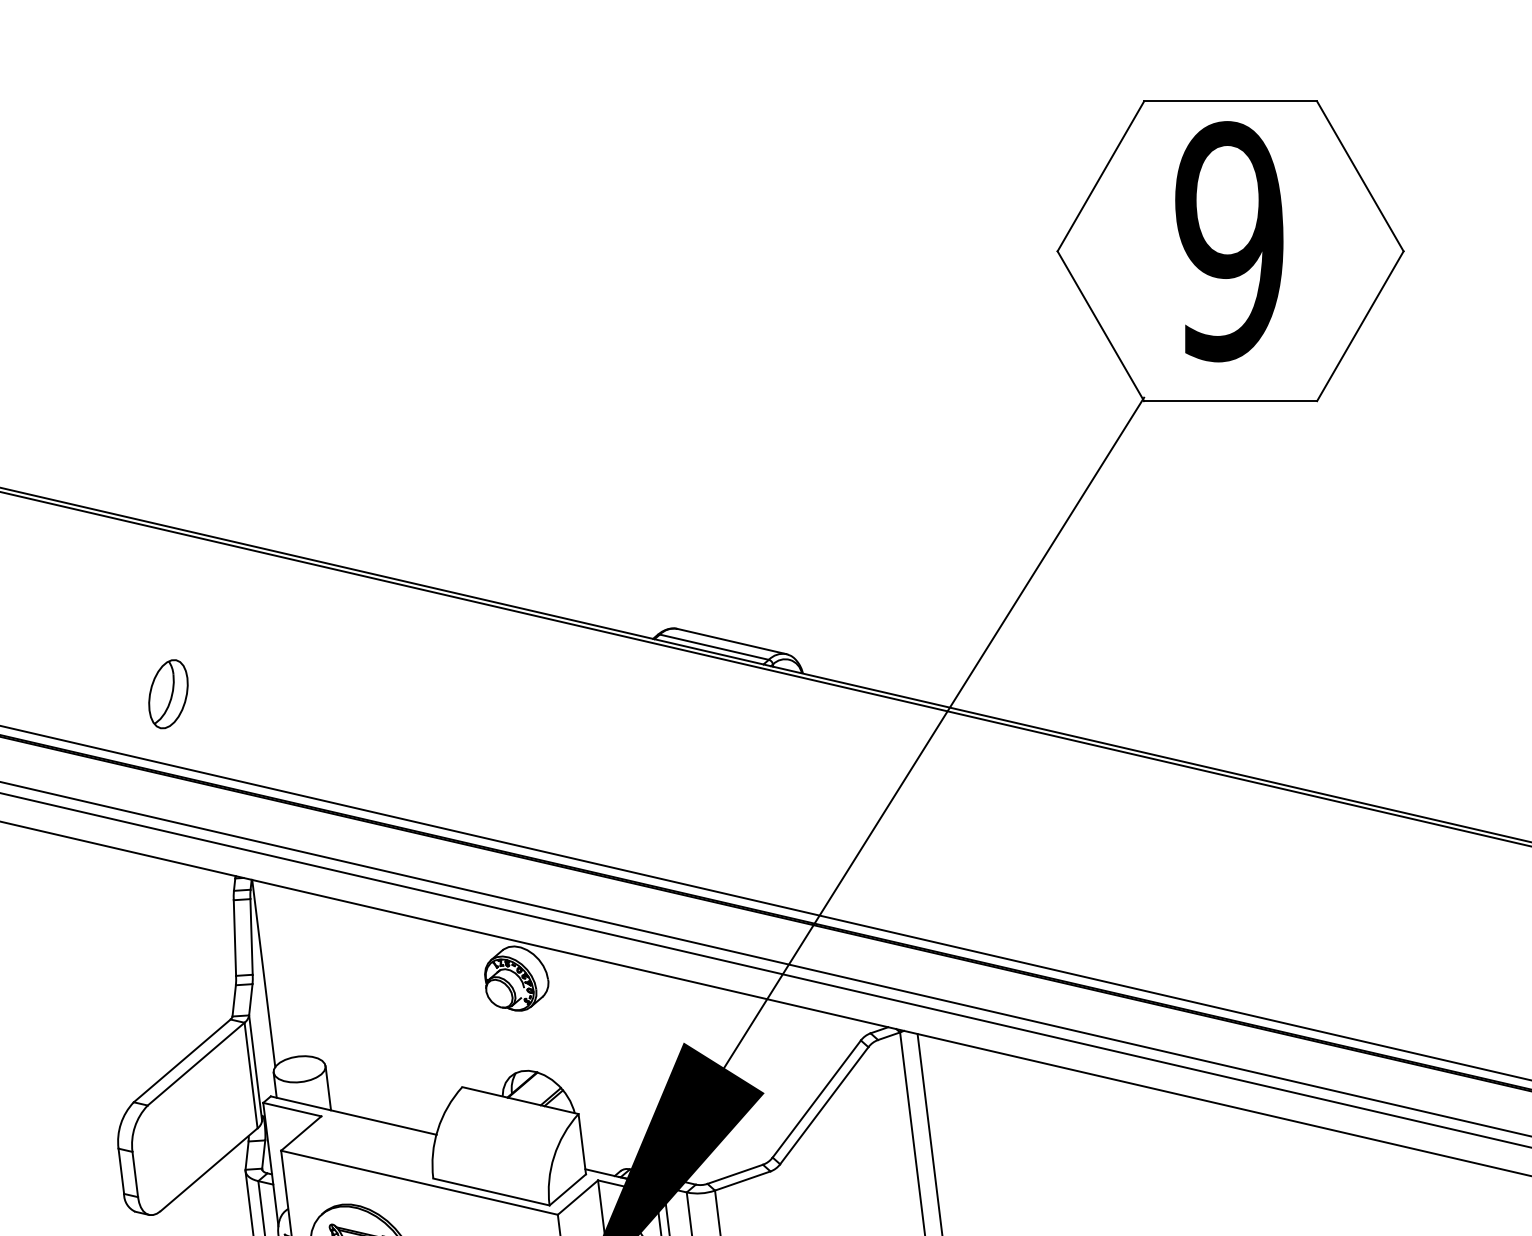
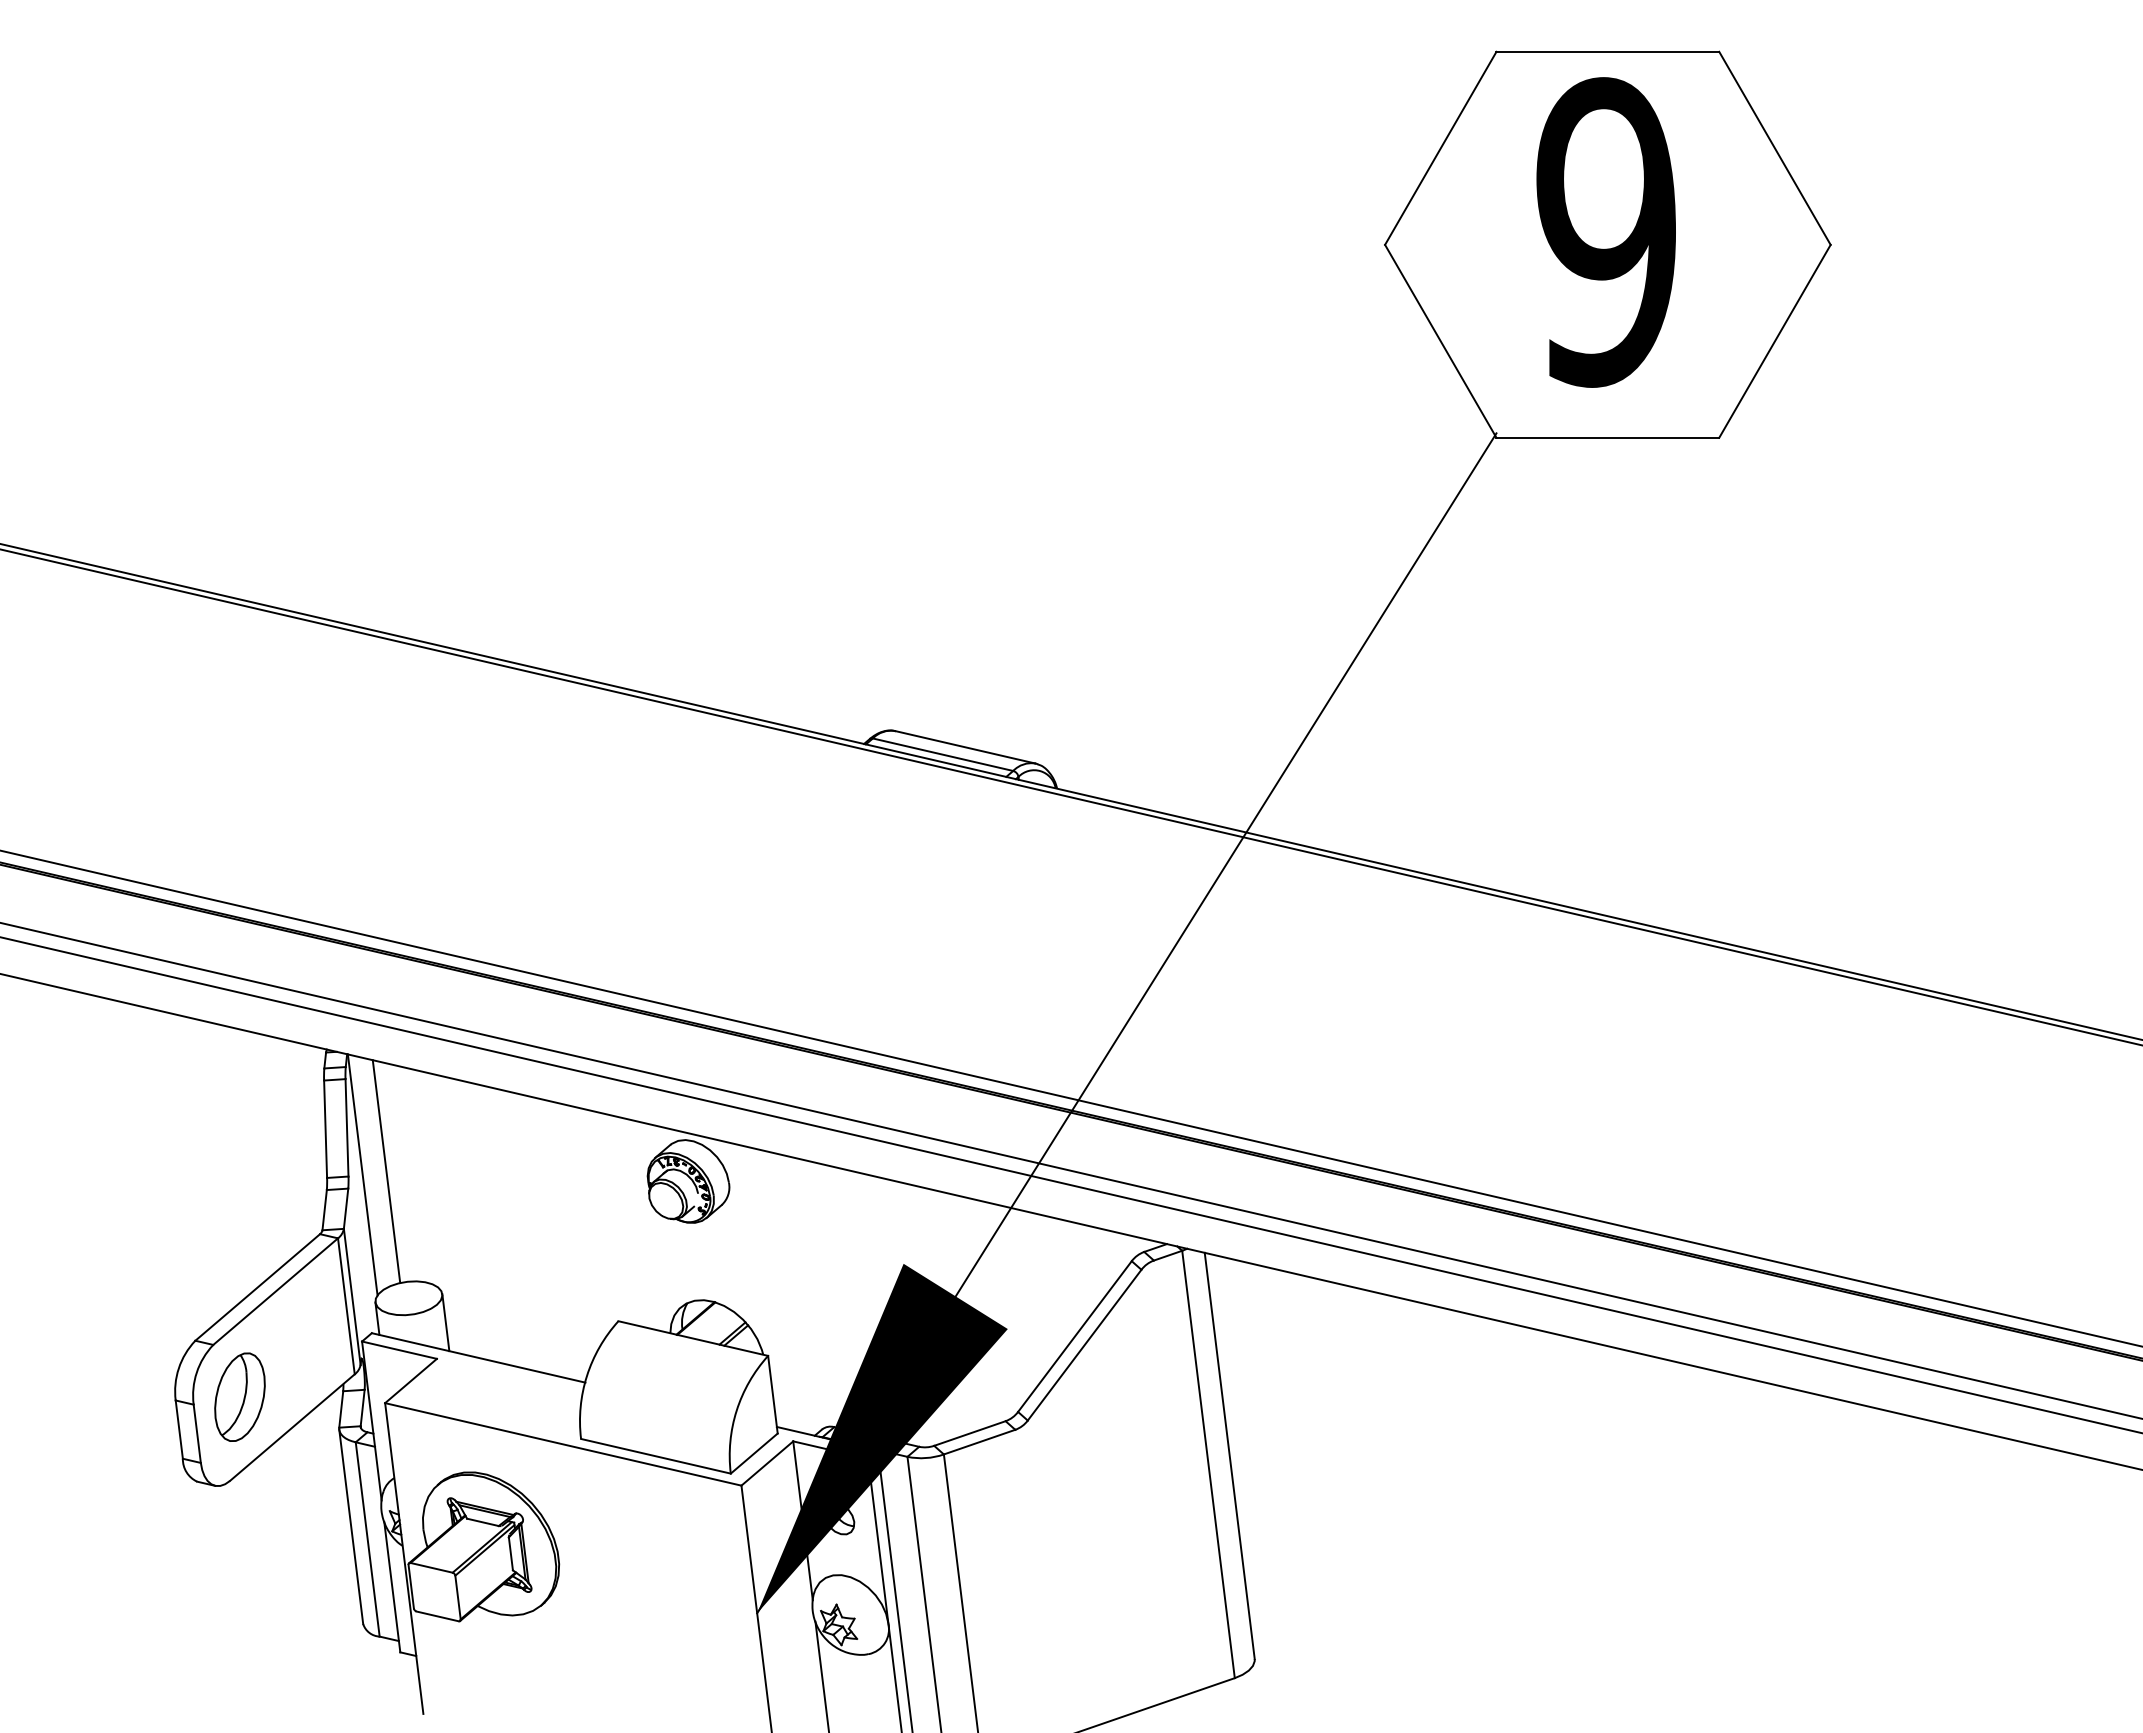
part: (168, 693) -> (239, 1396), moved
line: (282, 970) -> (386, 1171), added

